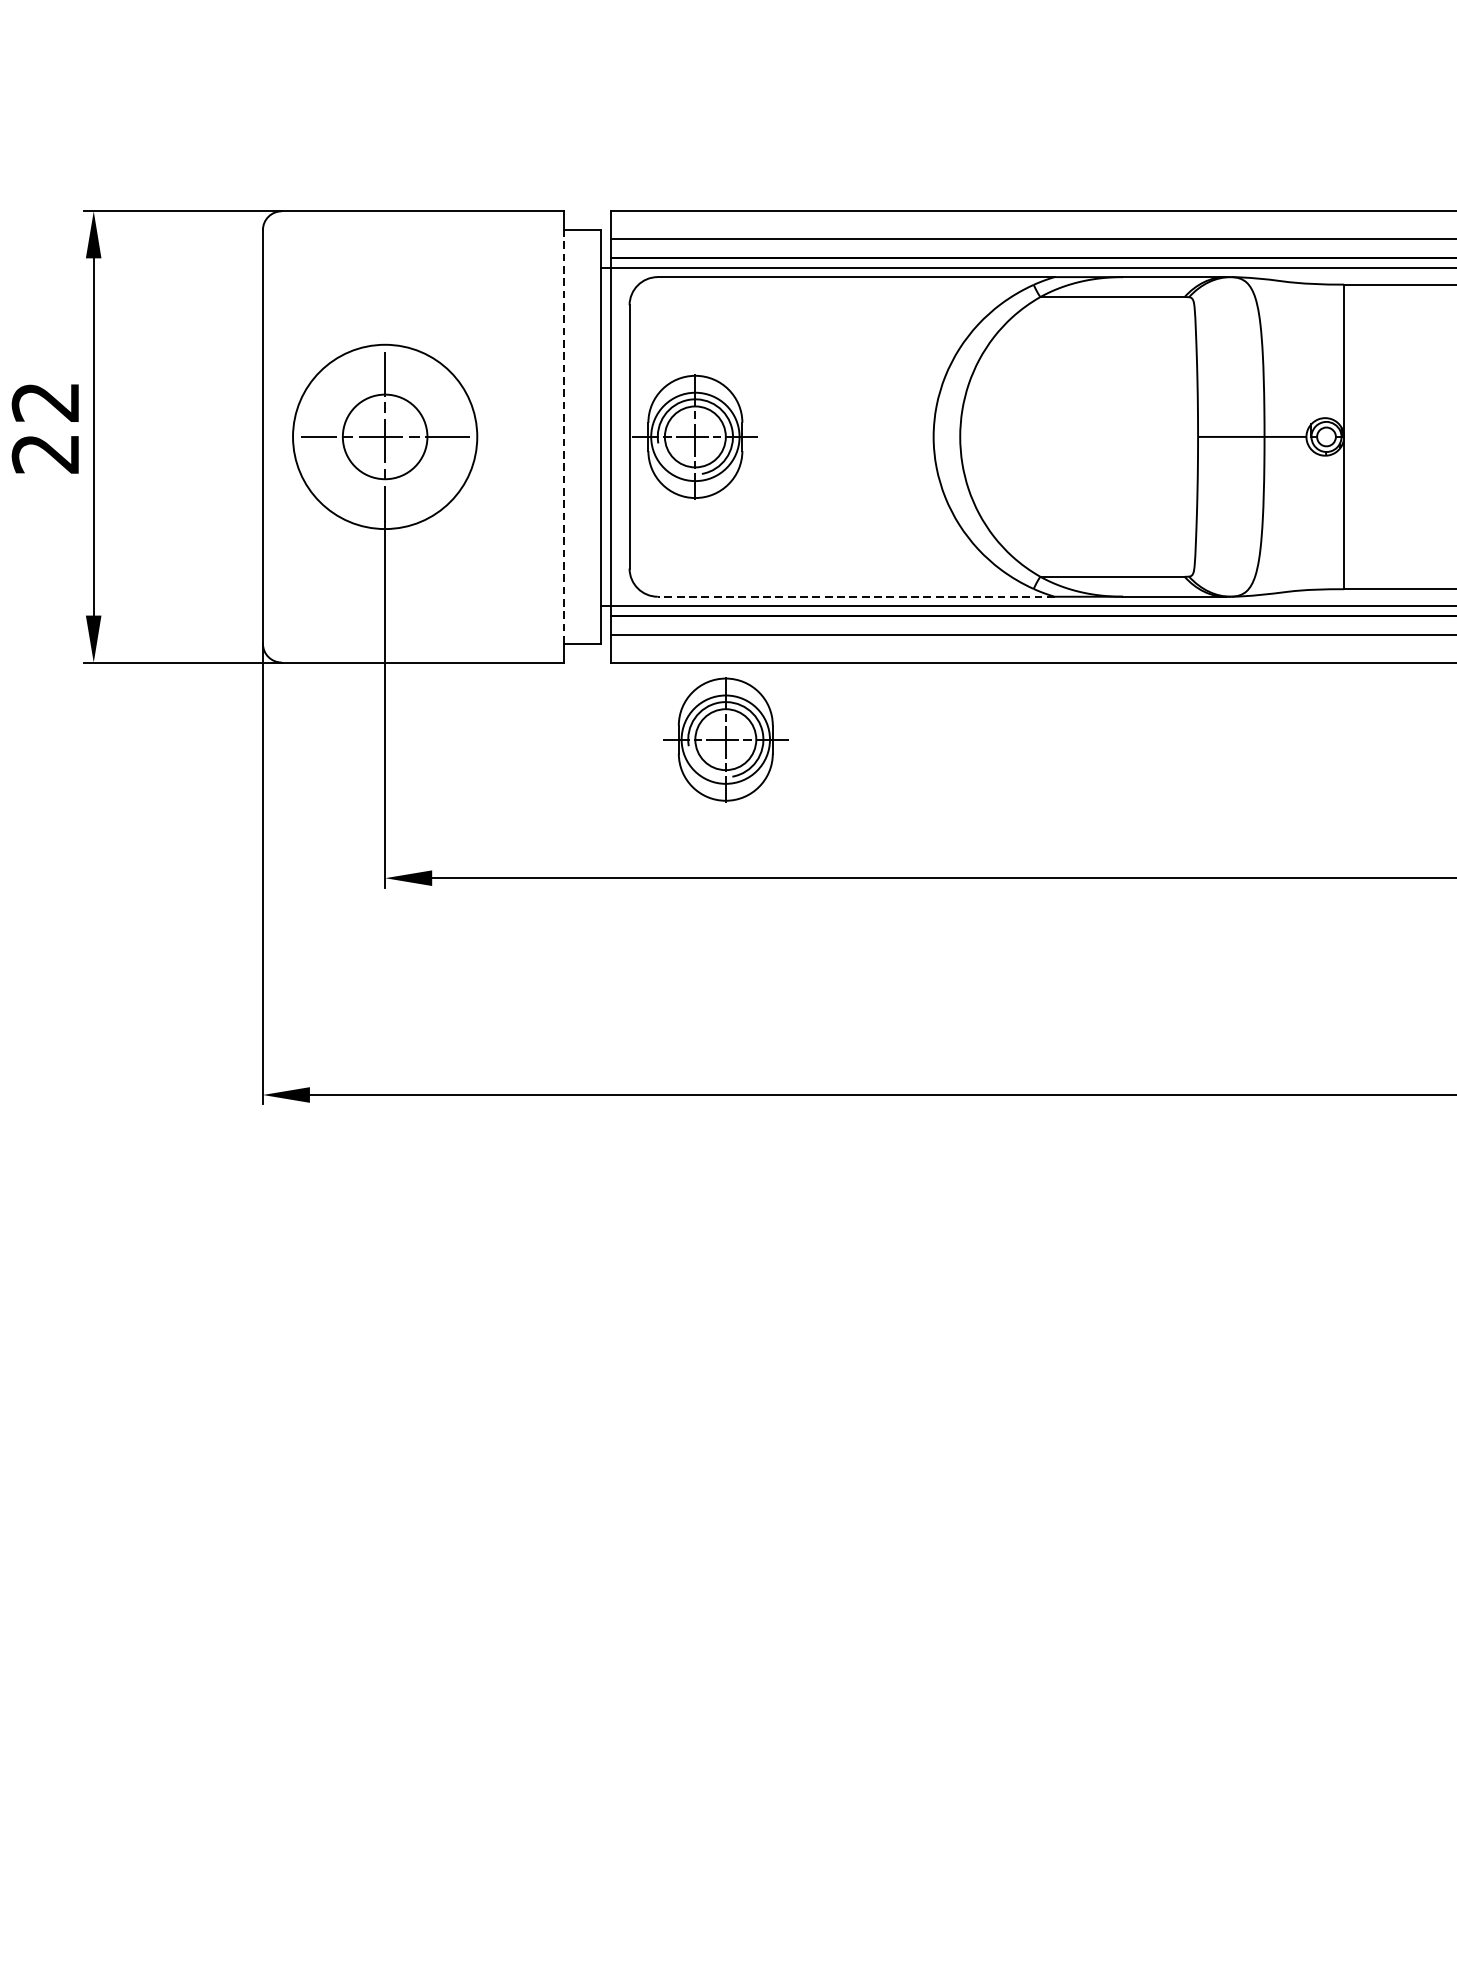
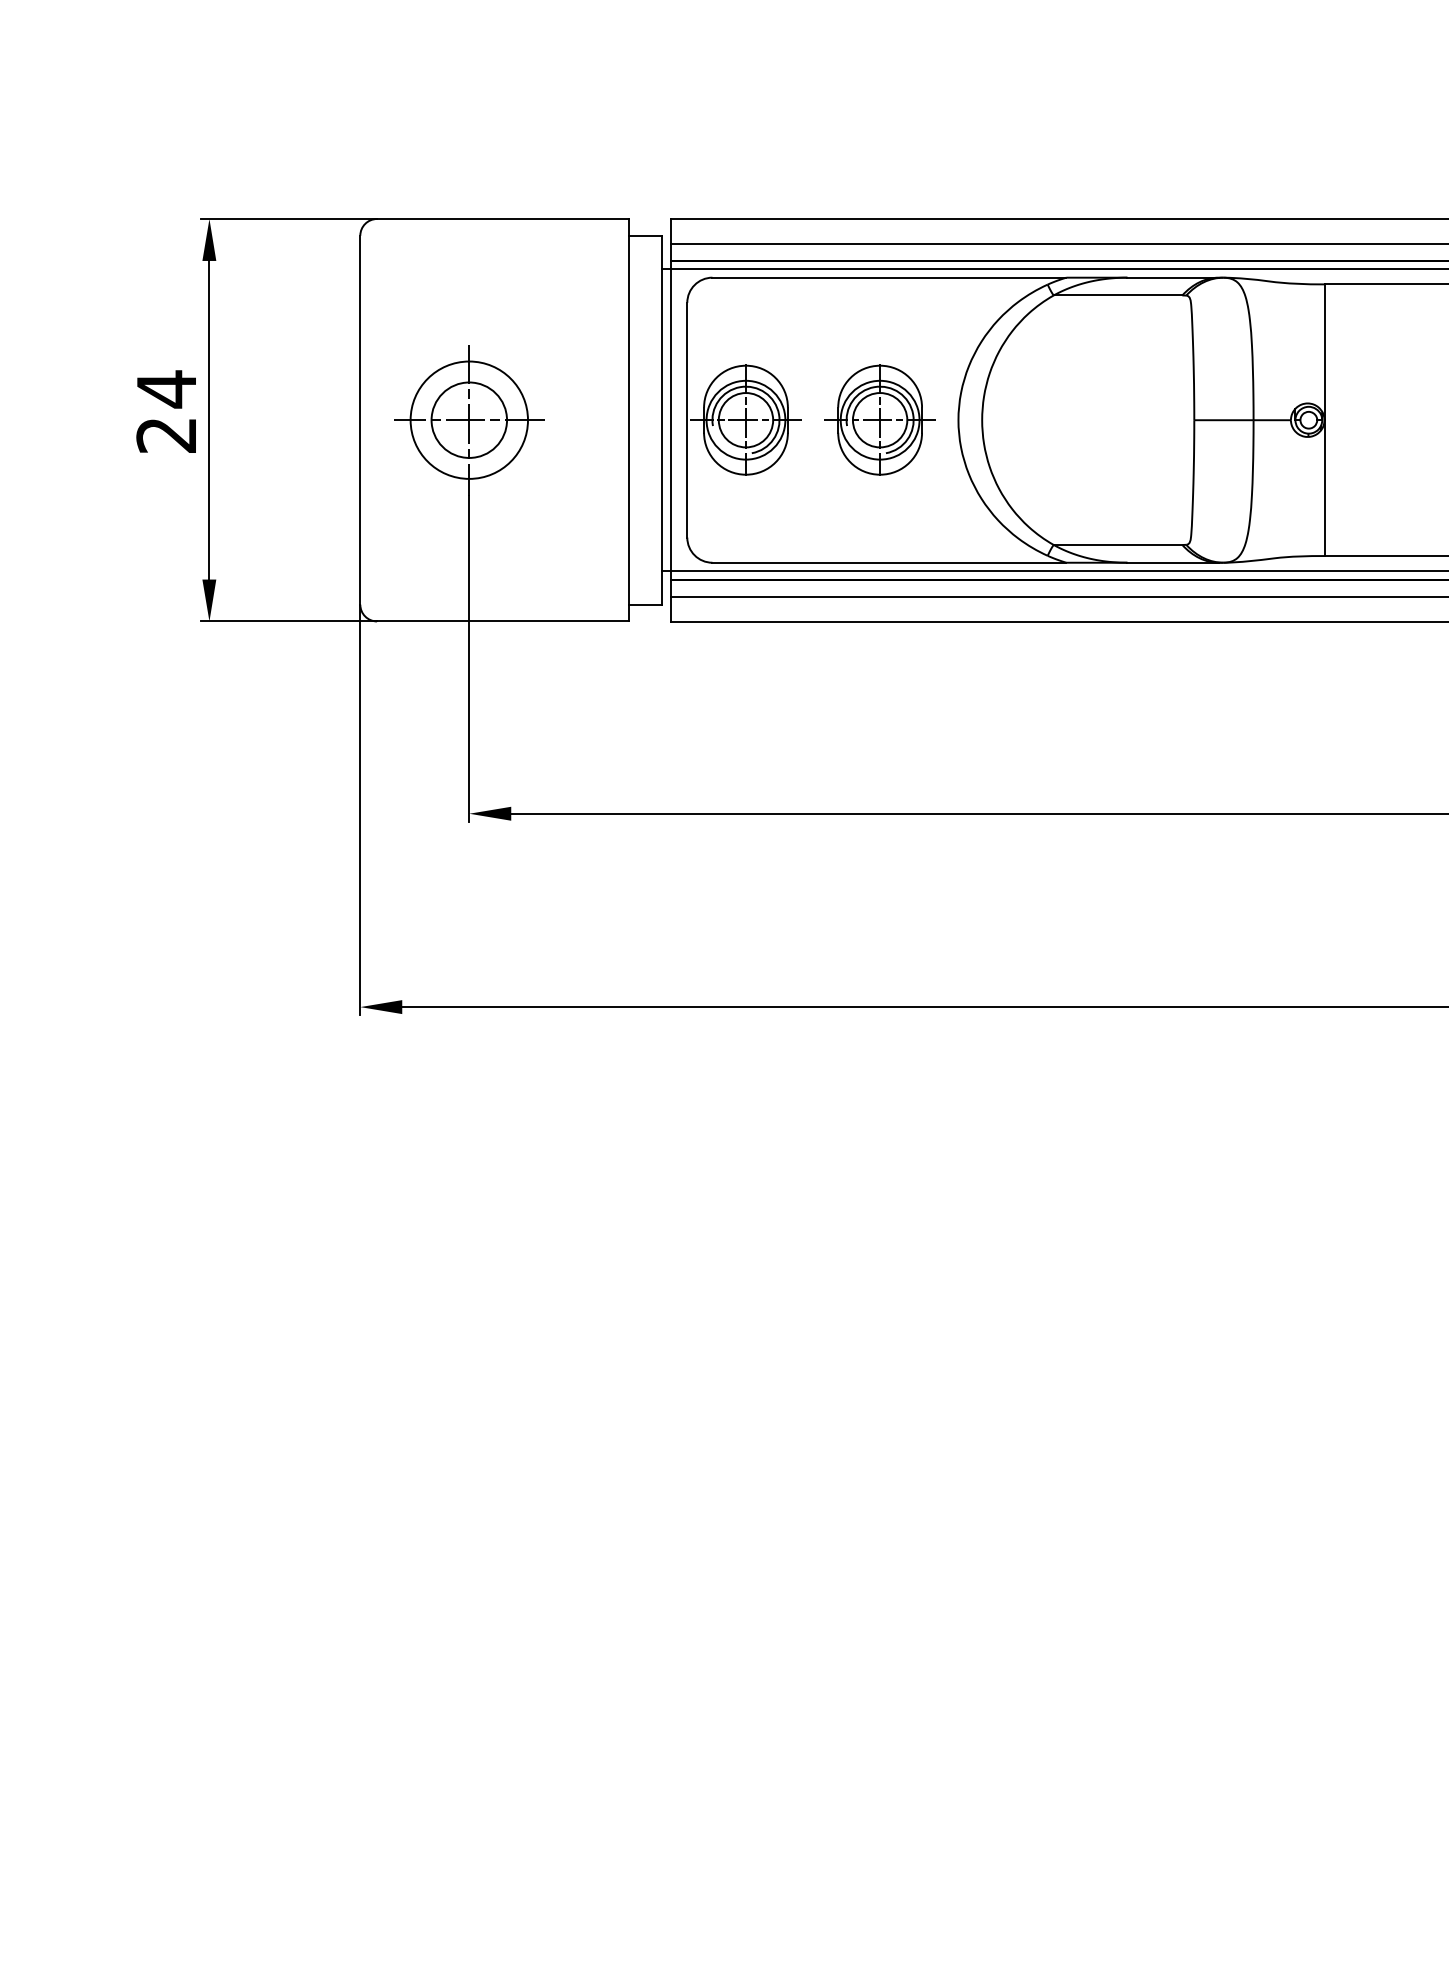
text: (44, 402) -> (165, 389), 22 -> 24
circle: (385, 436) -> (469, 419), size x0.71
line: (563, 436) -> (628, 419), dashed -> solid
line: (856, 596) -> (889, 562), dashed -> solid
part: (725, 738) -> (879, 419), moved

